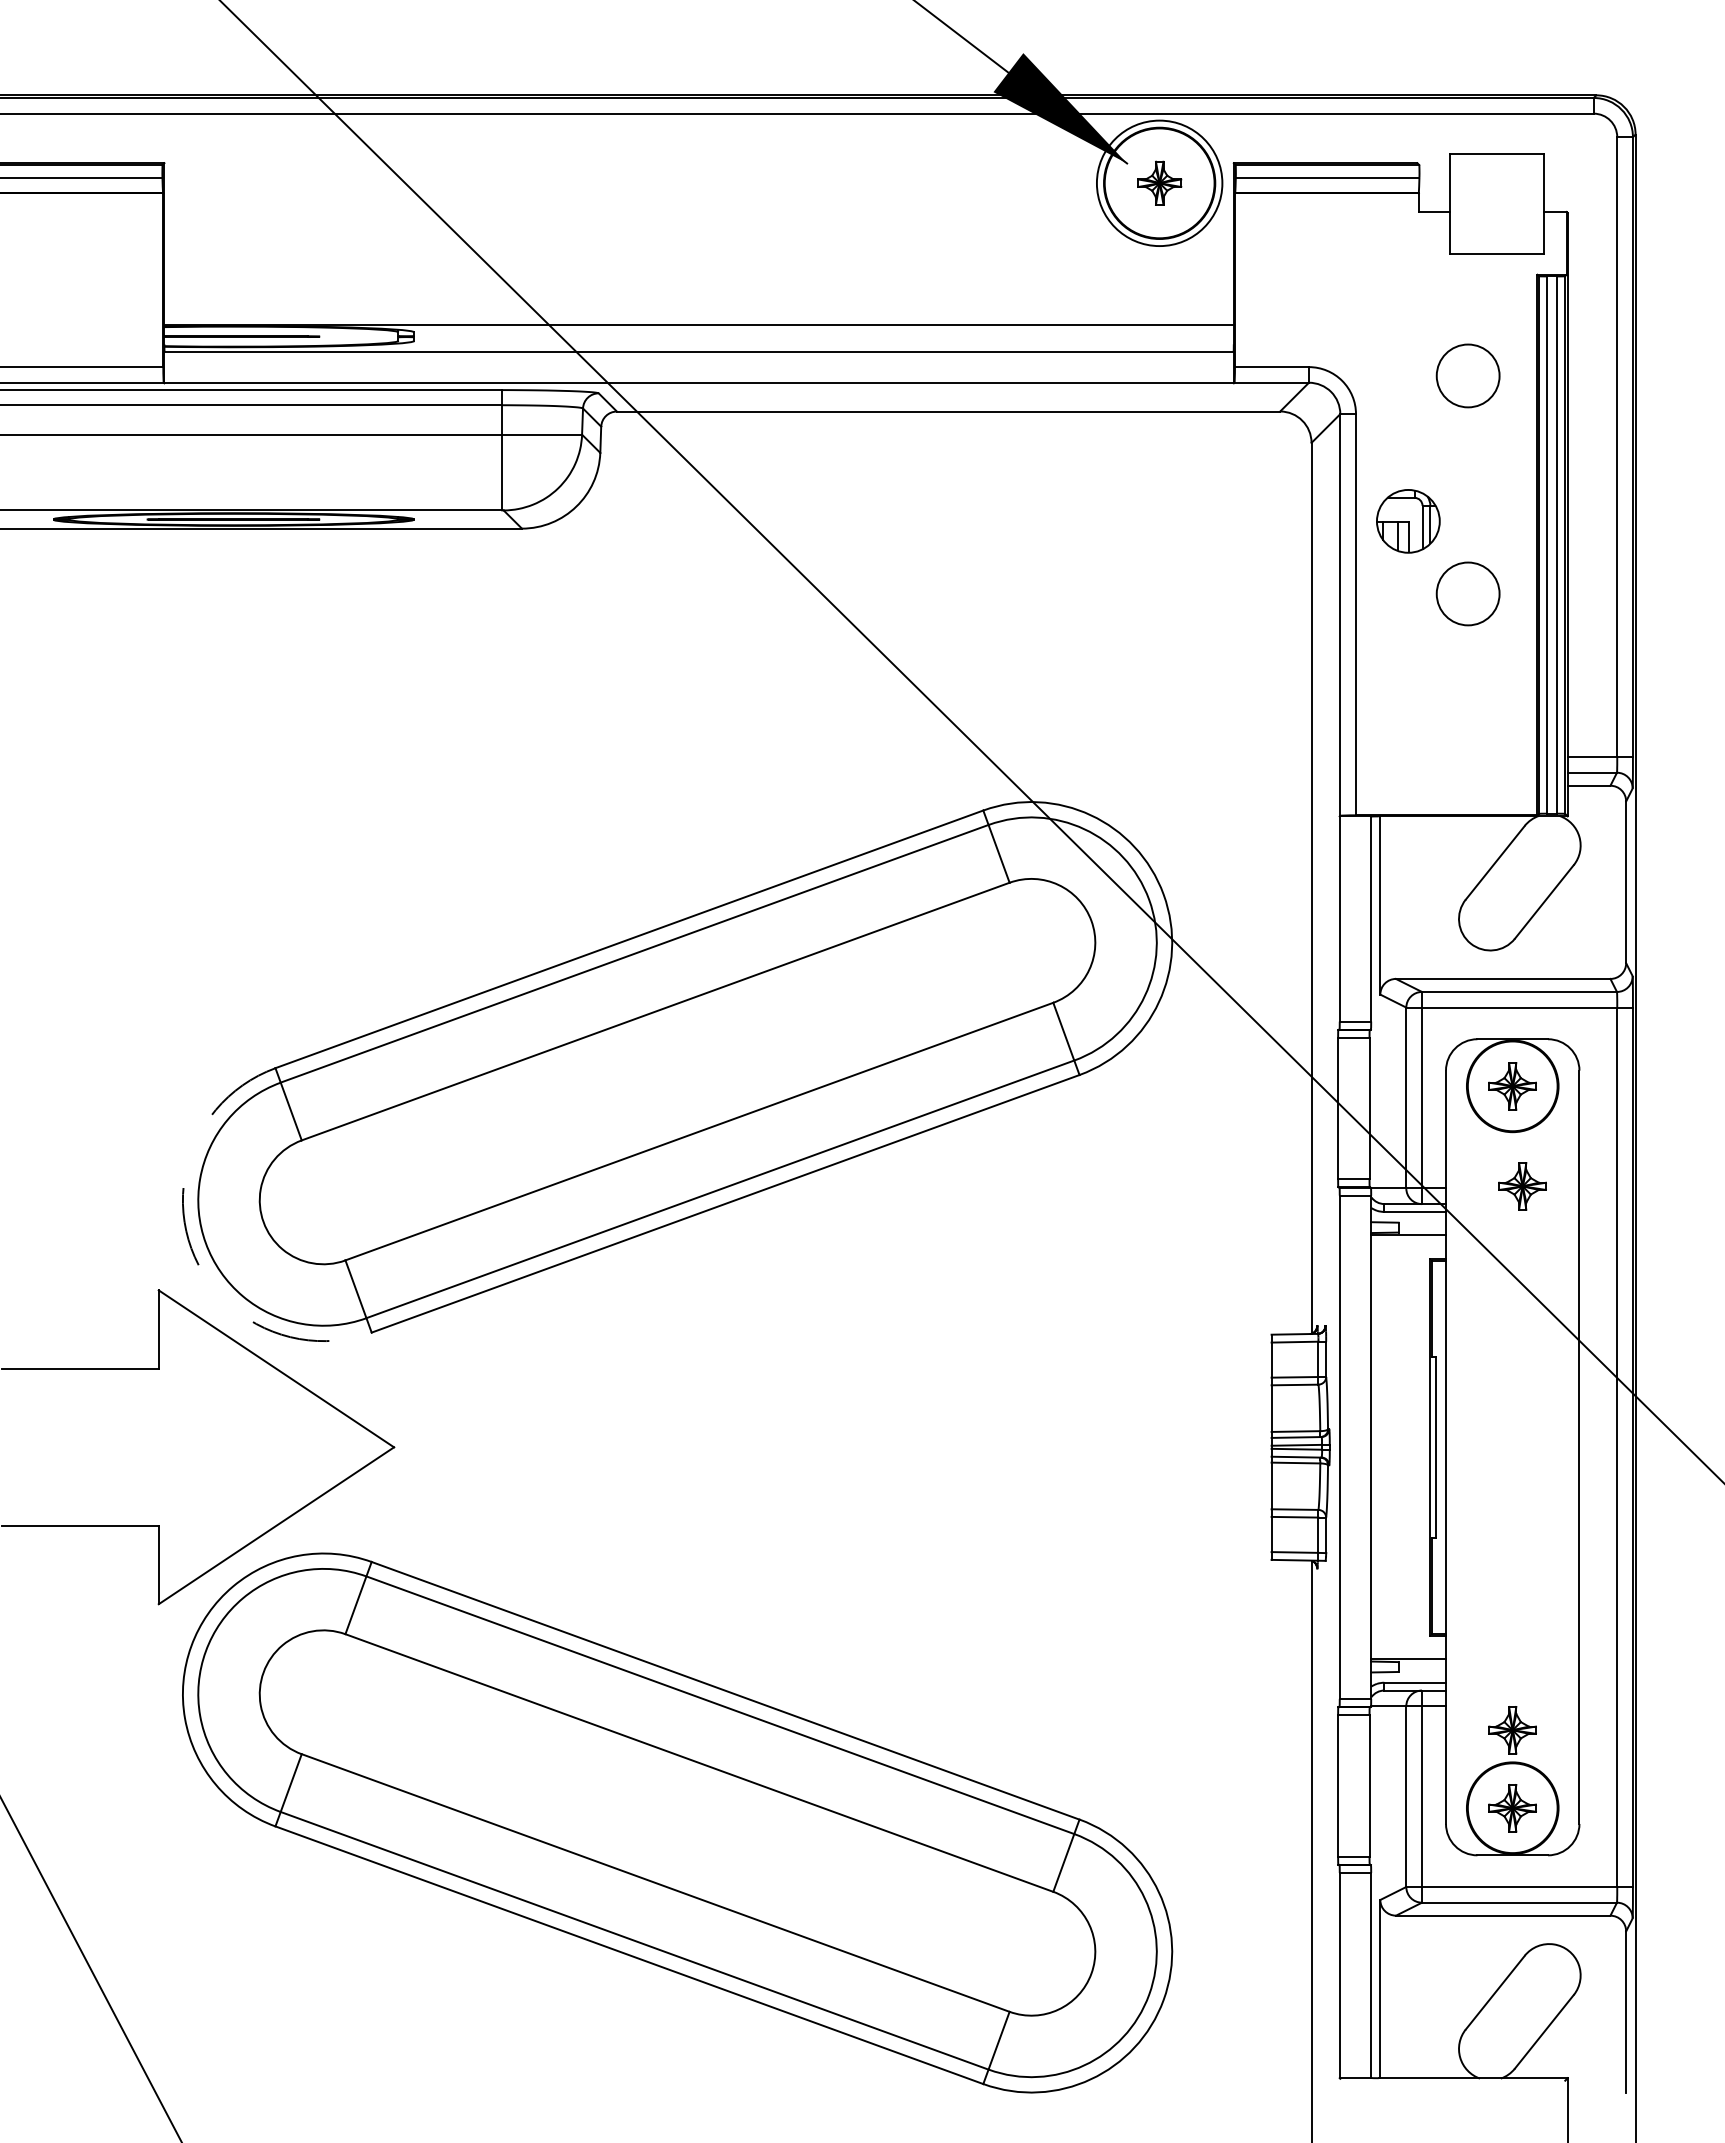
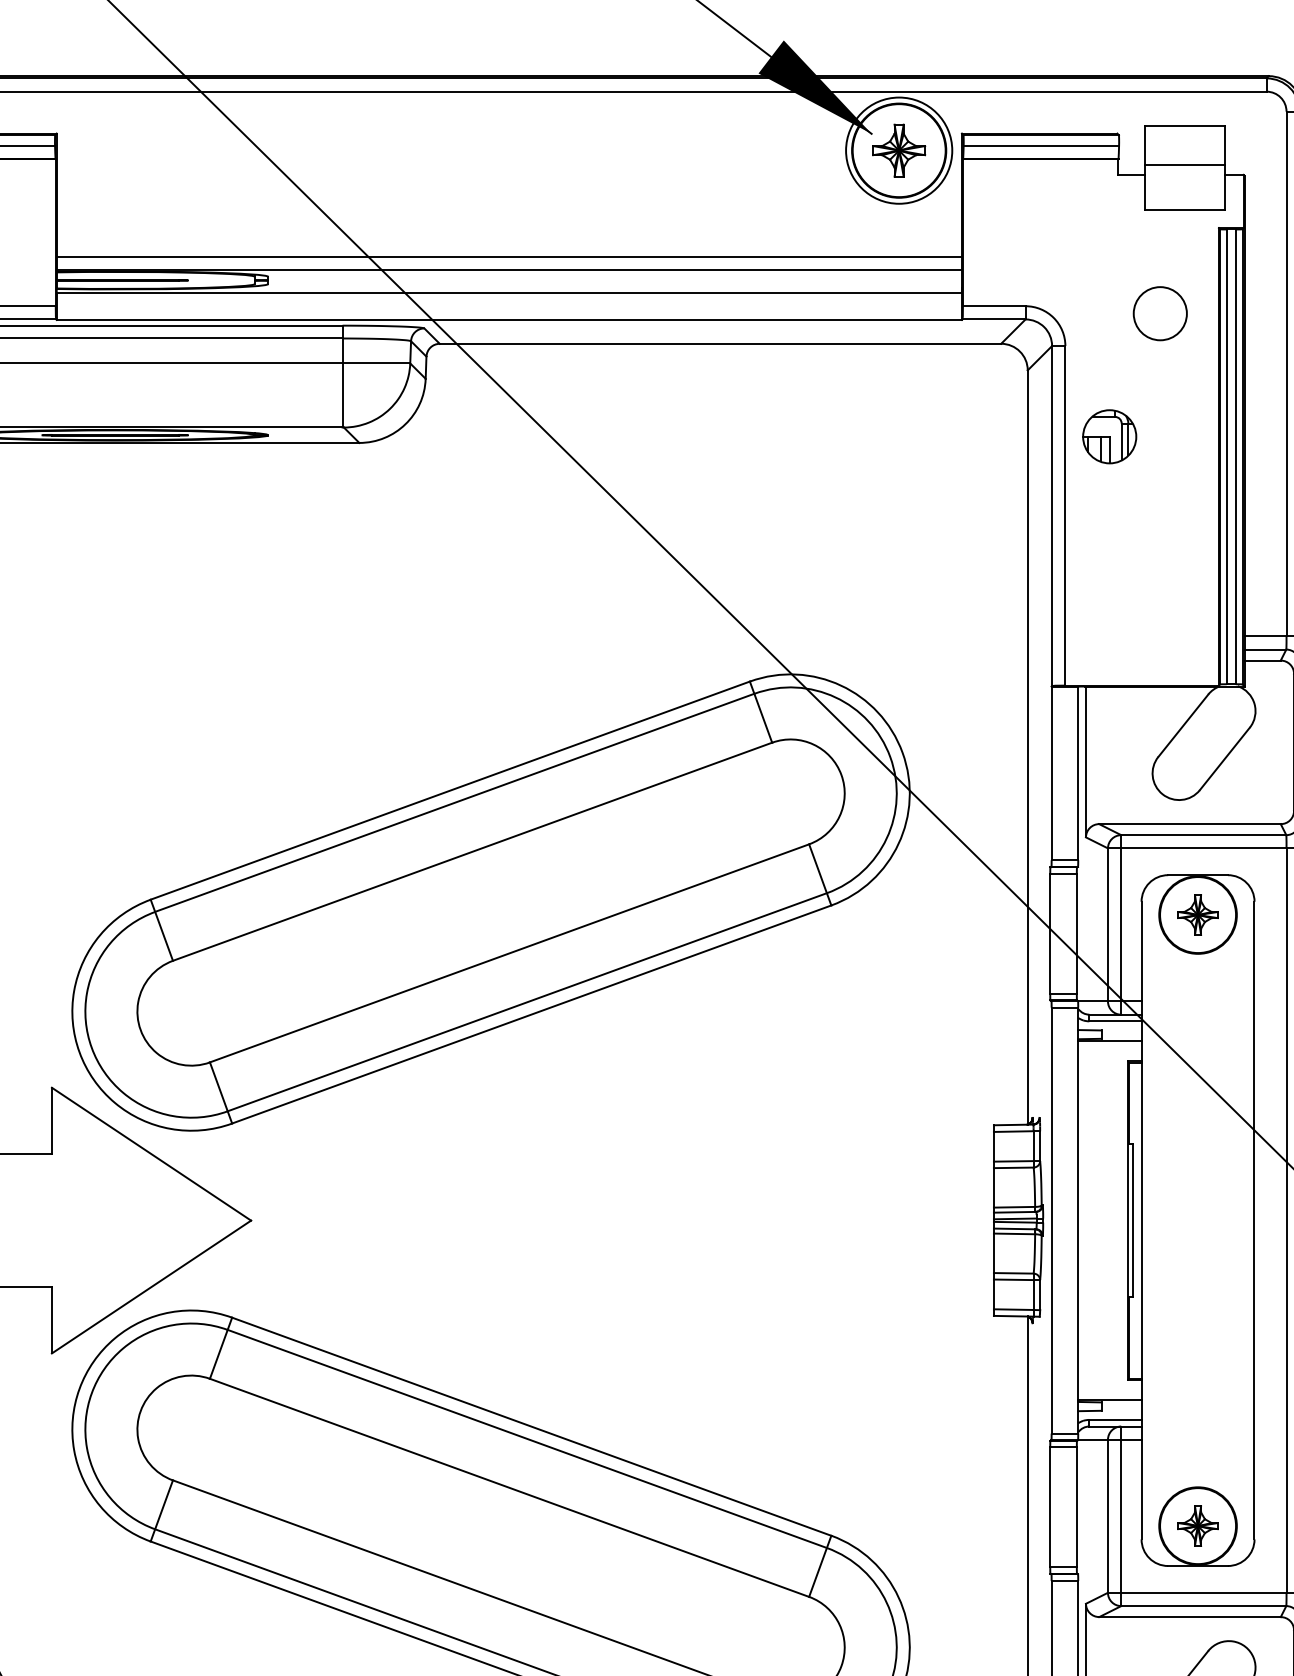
part: (1159, 182) -> (899, 149), size x1.43
line: (1496, 199) -> (1184, 164), added
line: (698, 308) -> (508, 256), added
circle: (1467, 593) -> (1159, 497), removed
part: (1522, 1186) -> (1206, 999), removed
arc: (191, 1248) -> (79, 1052), dashed -> solid
part: (1512, 1730) -> (1197, 1460), removed

